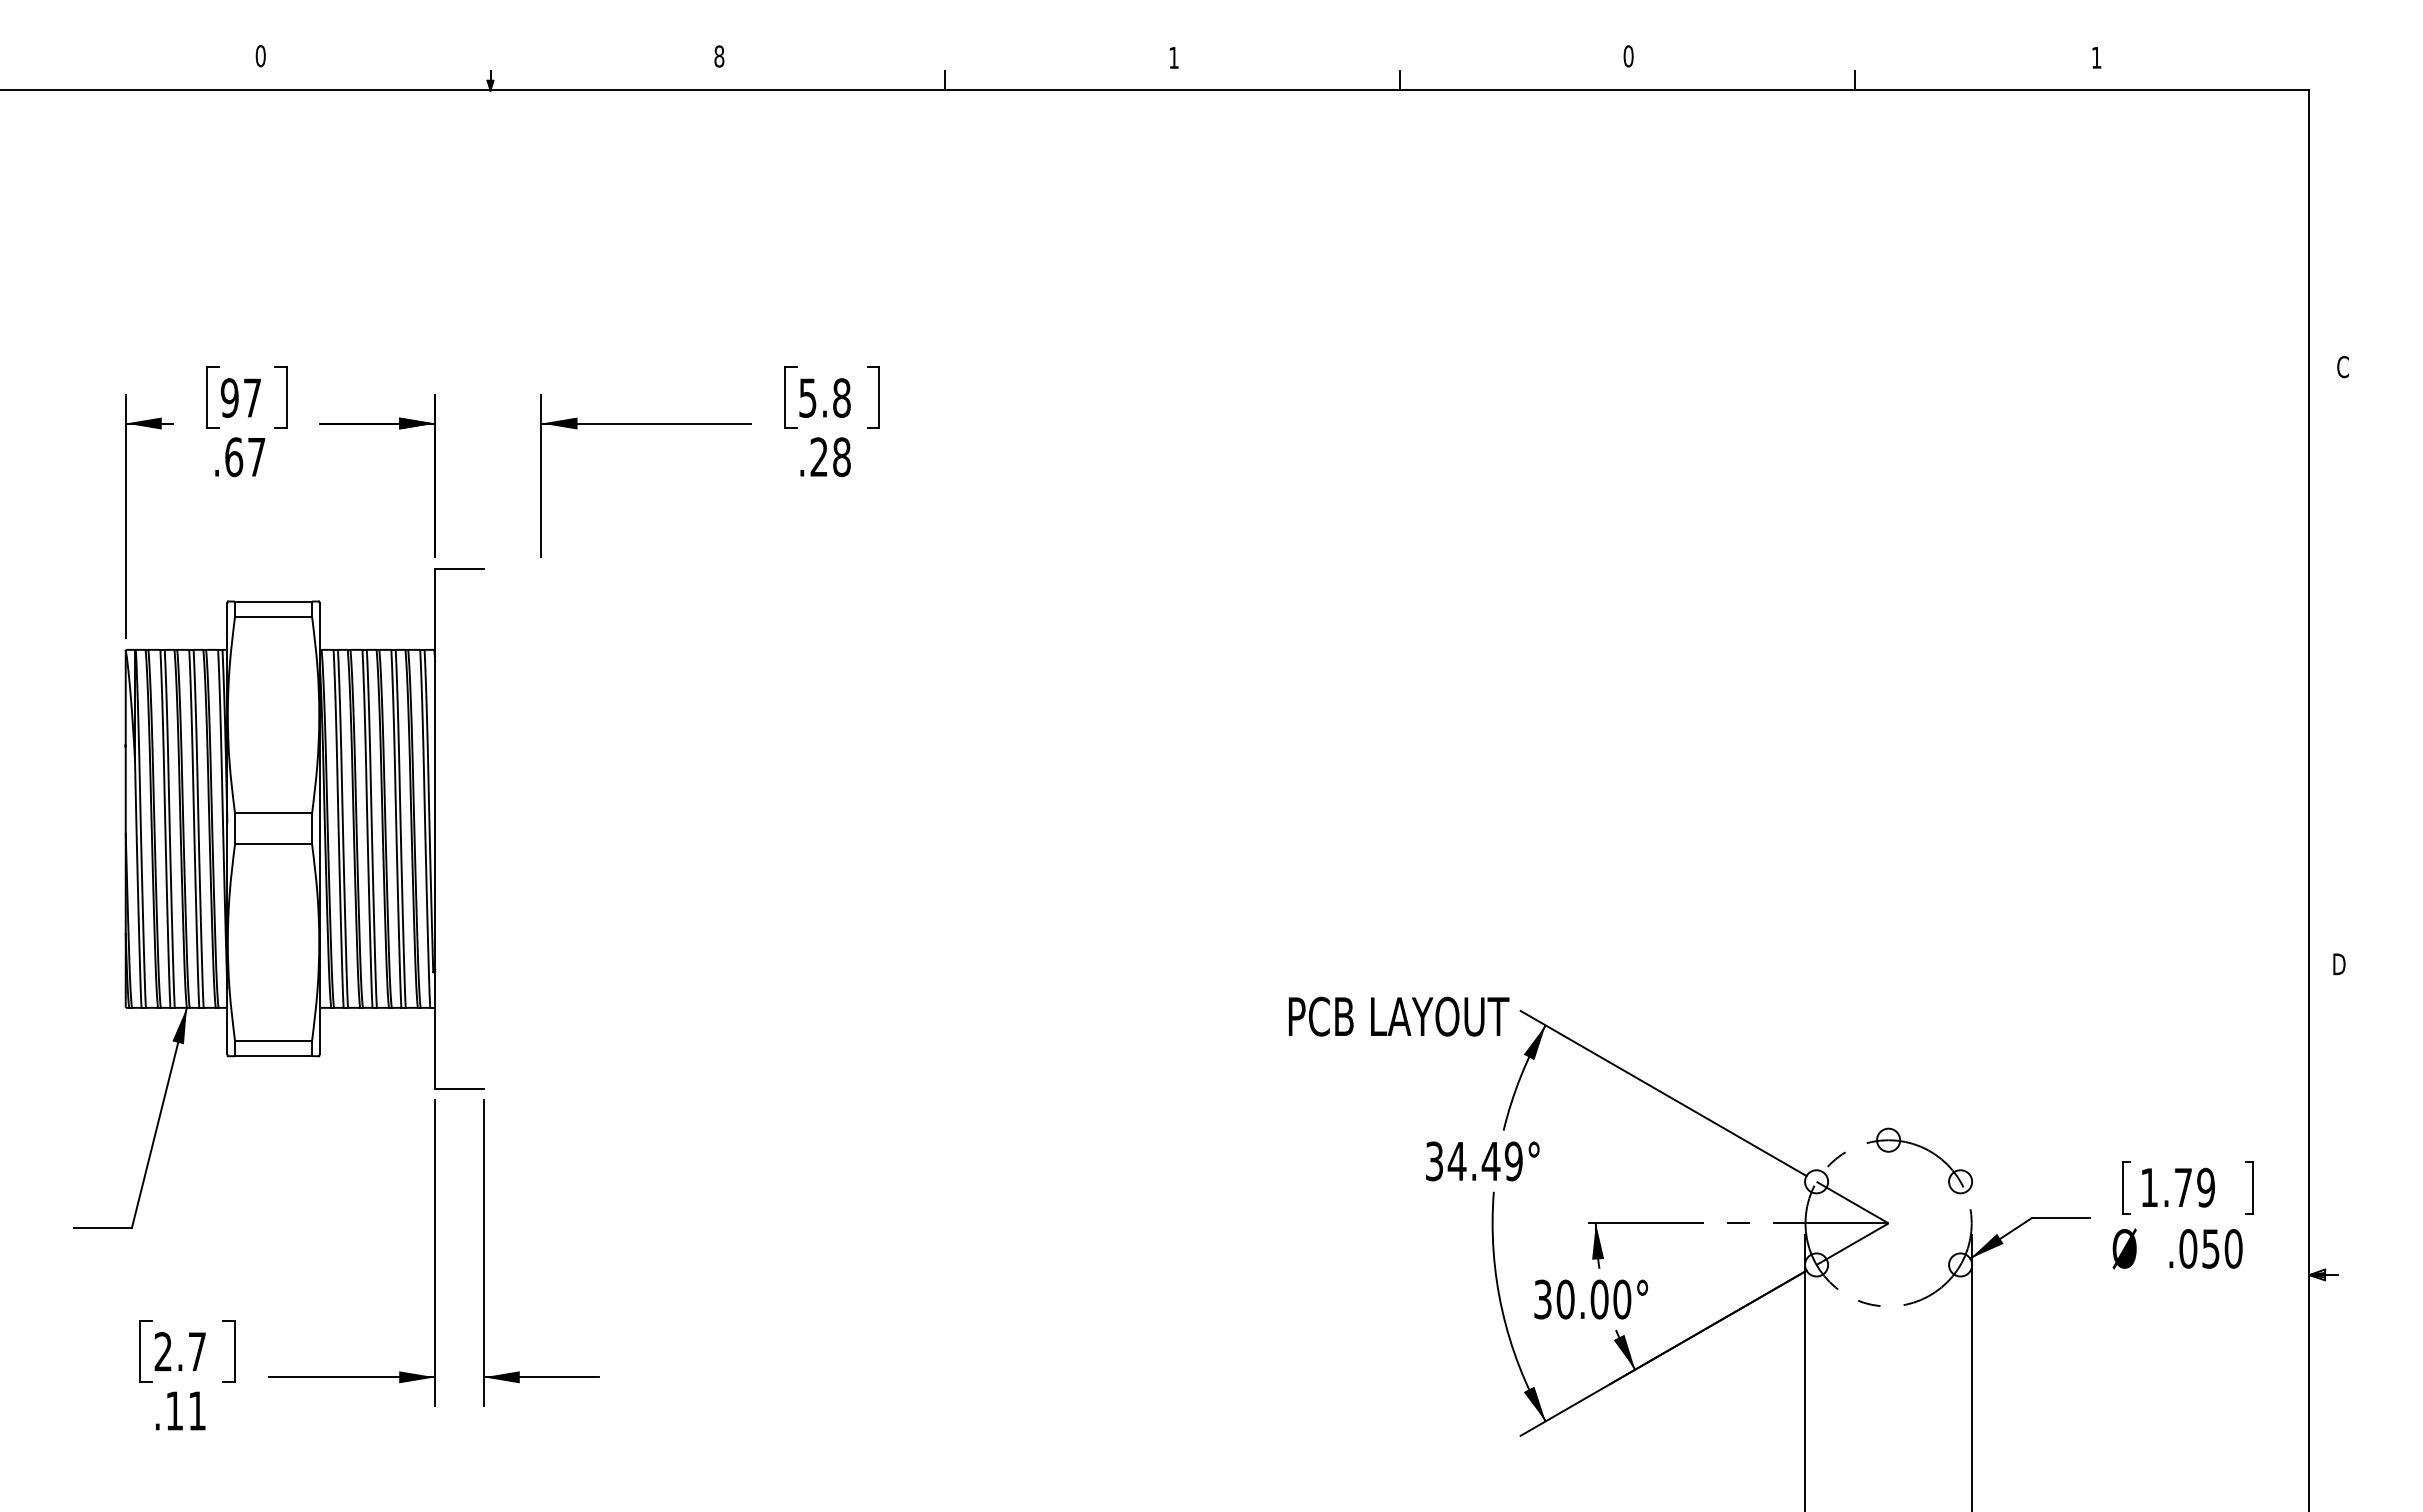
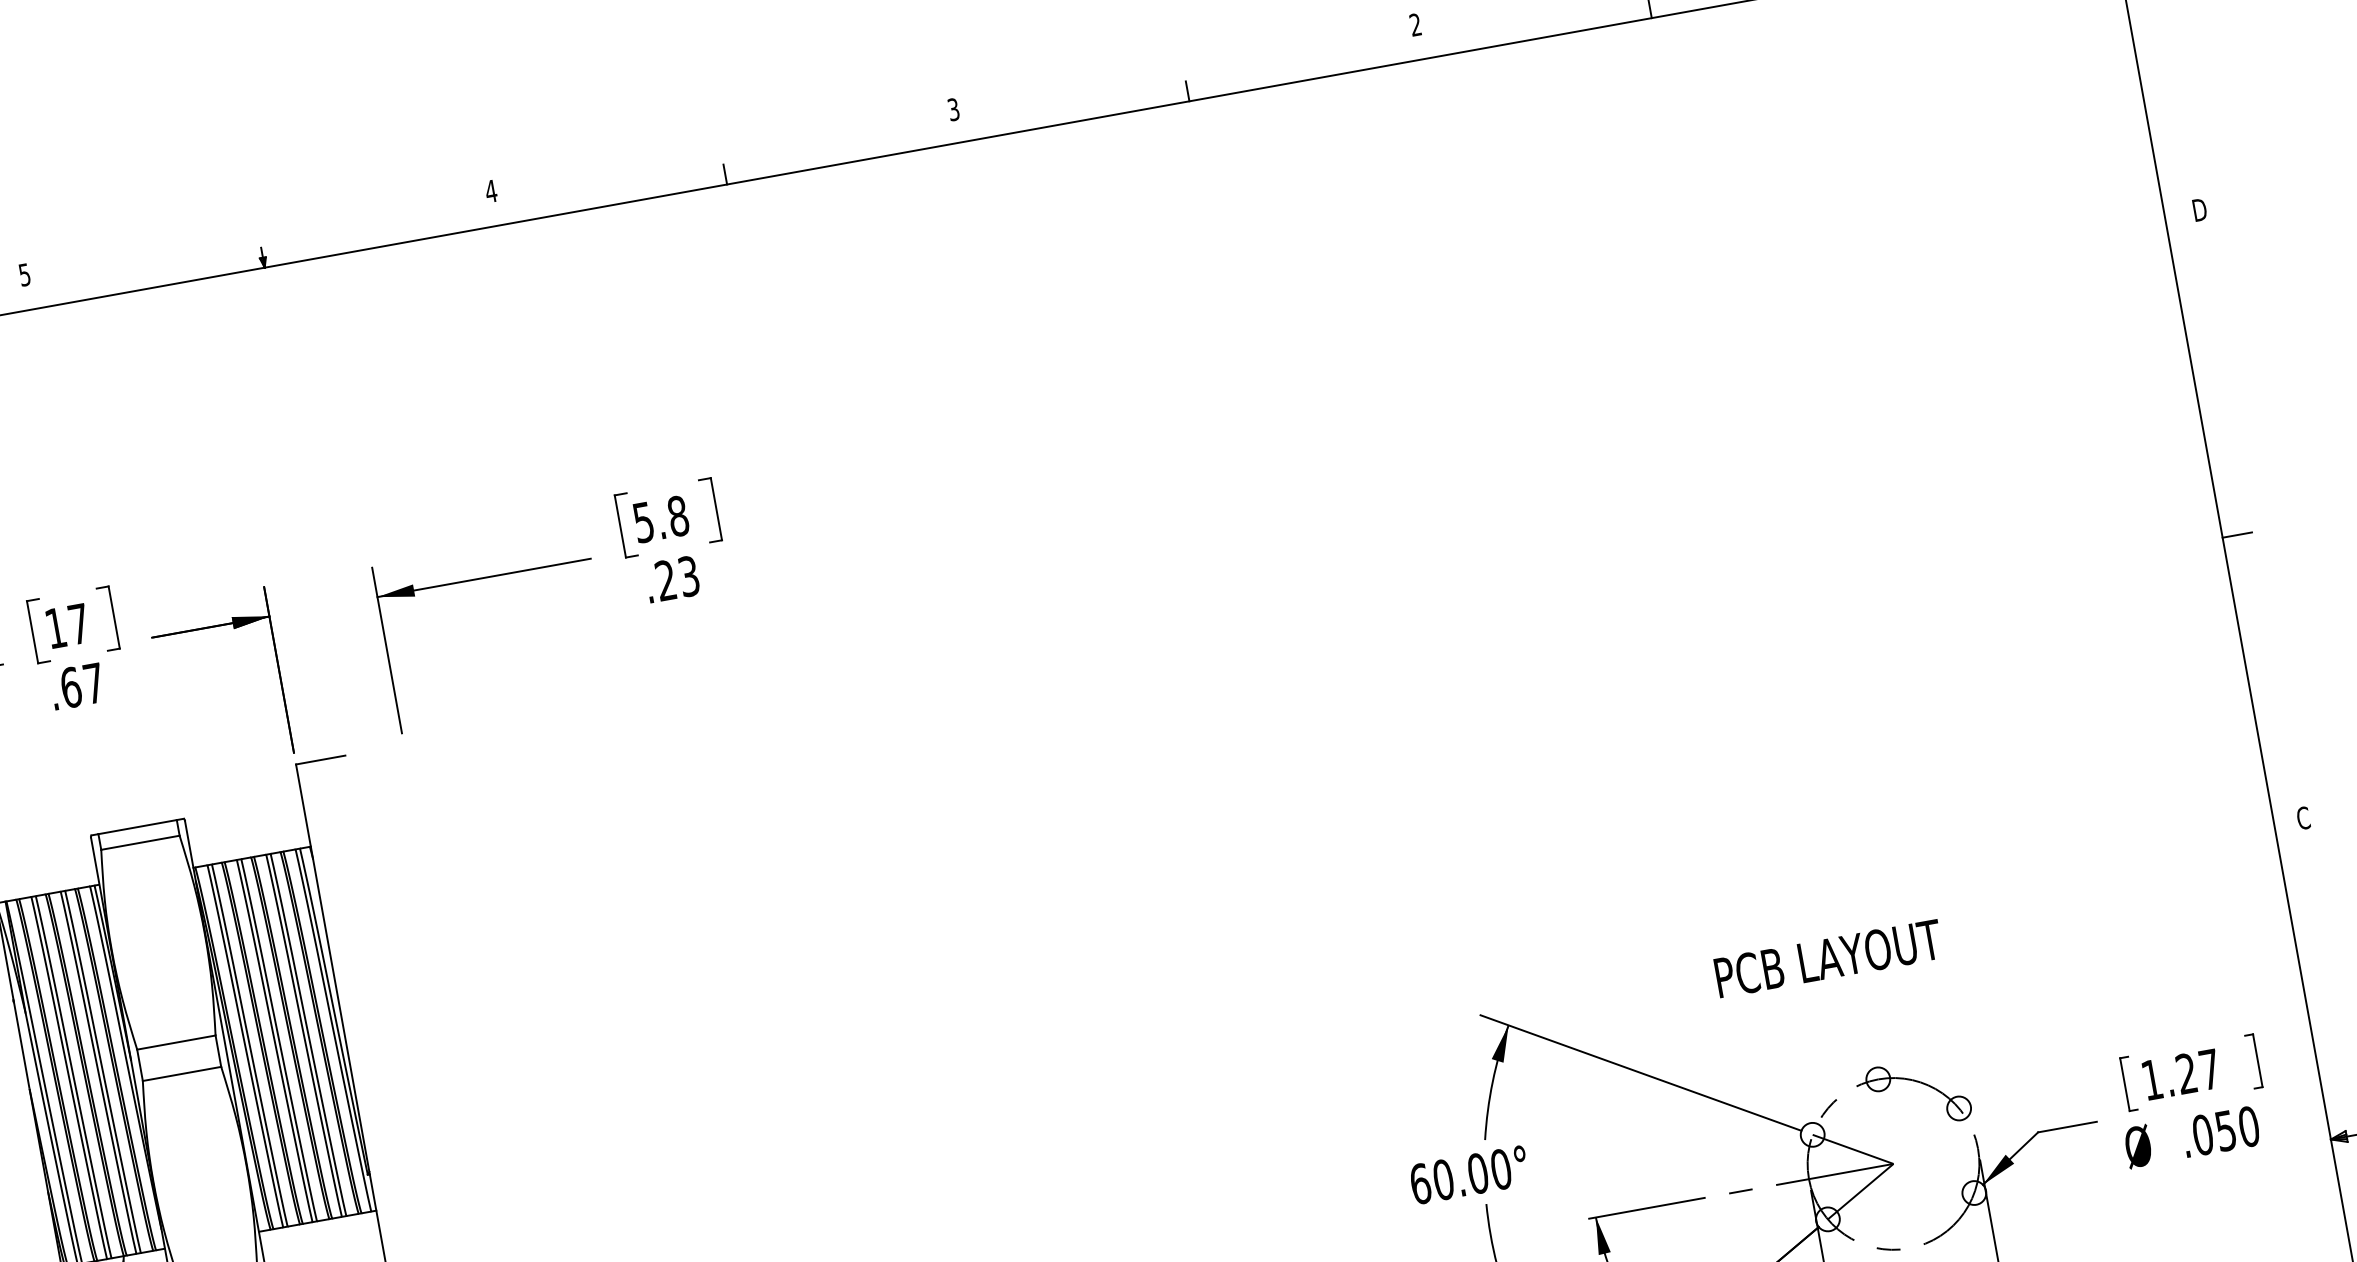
text: (260, 56) -> (24, 275), 0 -> 5
text: (719, 56) -> (491, 191), 8 -> 4
text: (1628, 56) -> (1415, 25), 0 -> 2
text: (1173, 57) -> (953, 109), 1 -> 3
text: (2343, 366) -> (2199, 209), C -> D
text: (229, 397) -> (55, 627), 97 -> 17
text: (841, 457) -> (688, 576), .28 -> .23
line: (2323, 683) -> (2236, 535), added
text: (2338, 964) -> (2303, 818), D -> C
text: (1399, 1016) -> (1829, 958), moved
text: (1473, 1161) -> (1460, 1176), 34.49° -> 60.00°
text: (2194, 1187) -> (2197, 1071), 1.79 -> 1.27

